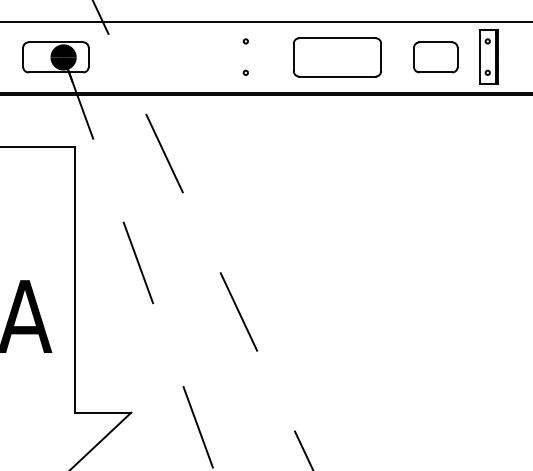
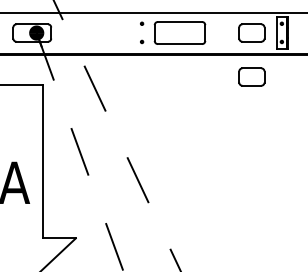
part: (336, 56) -> (179, 32), moved
part: (435, 132) -> (251, 76), added

